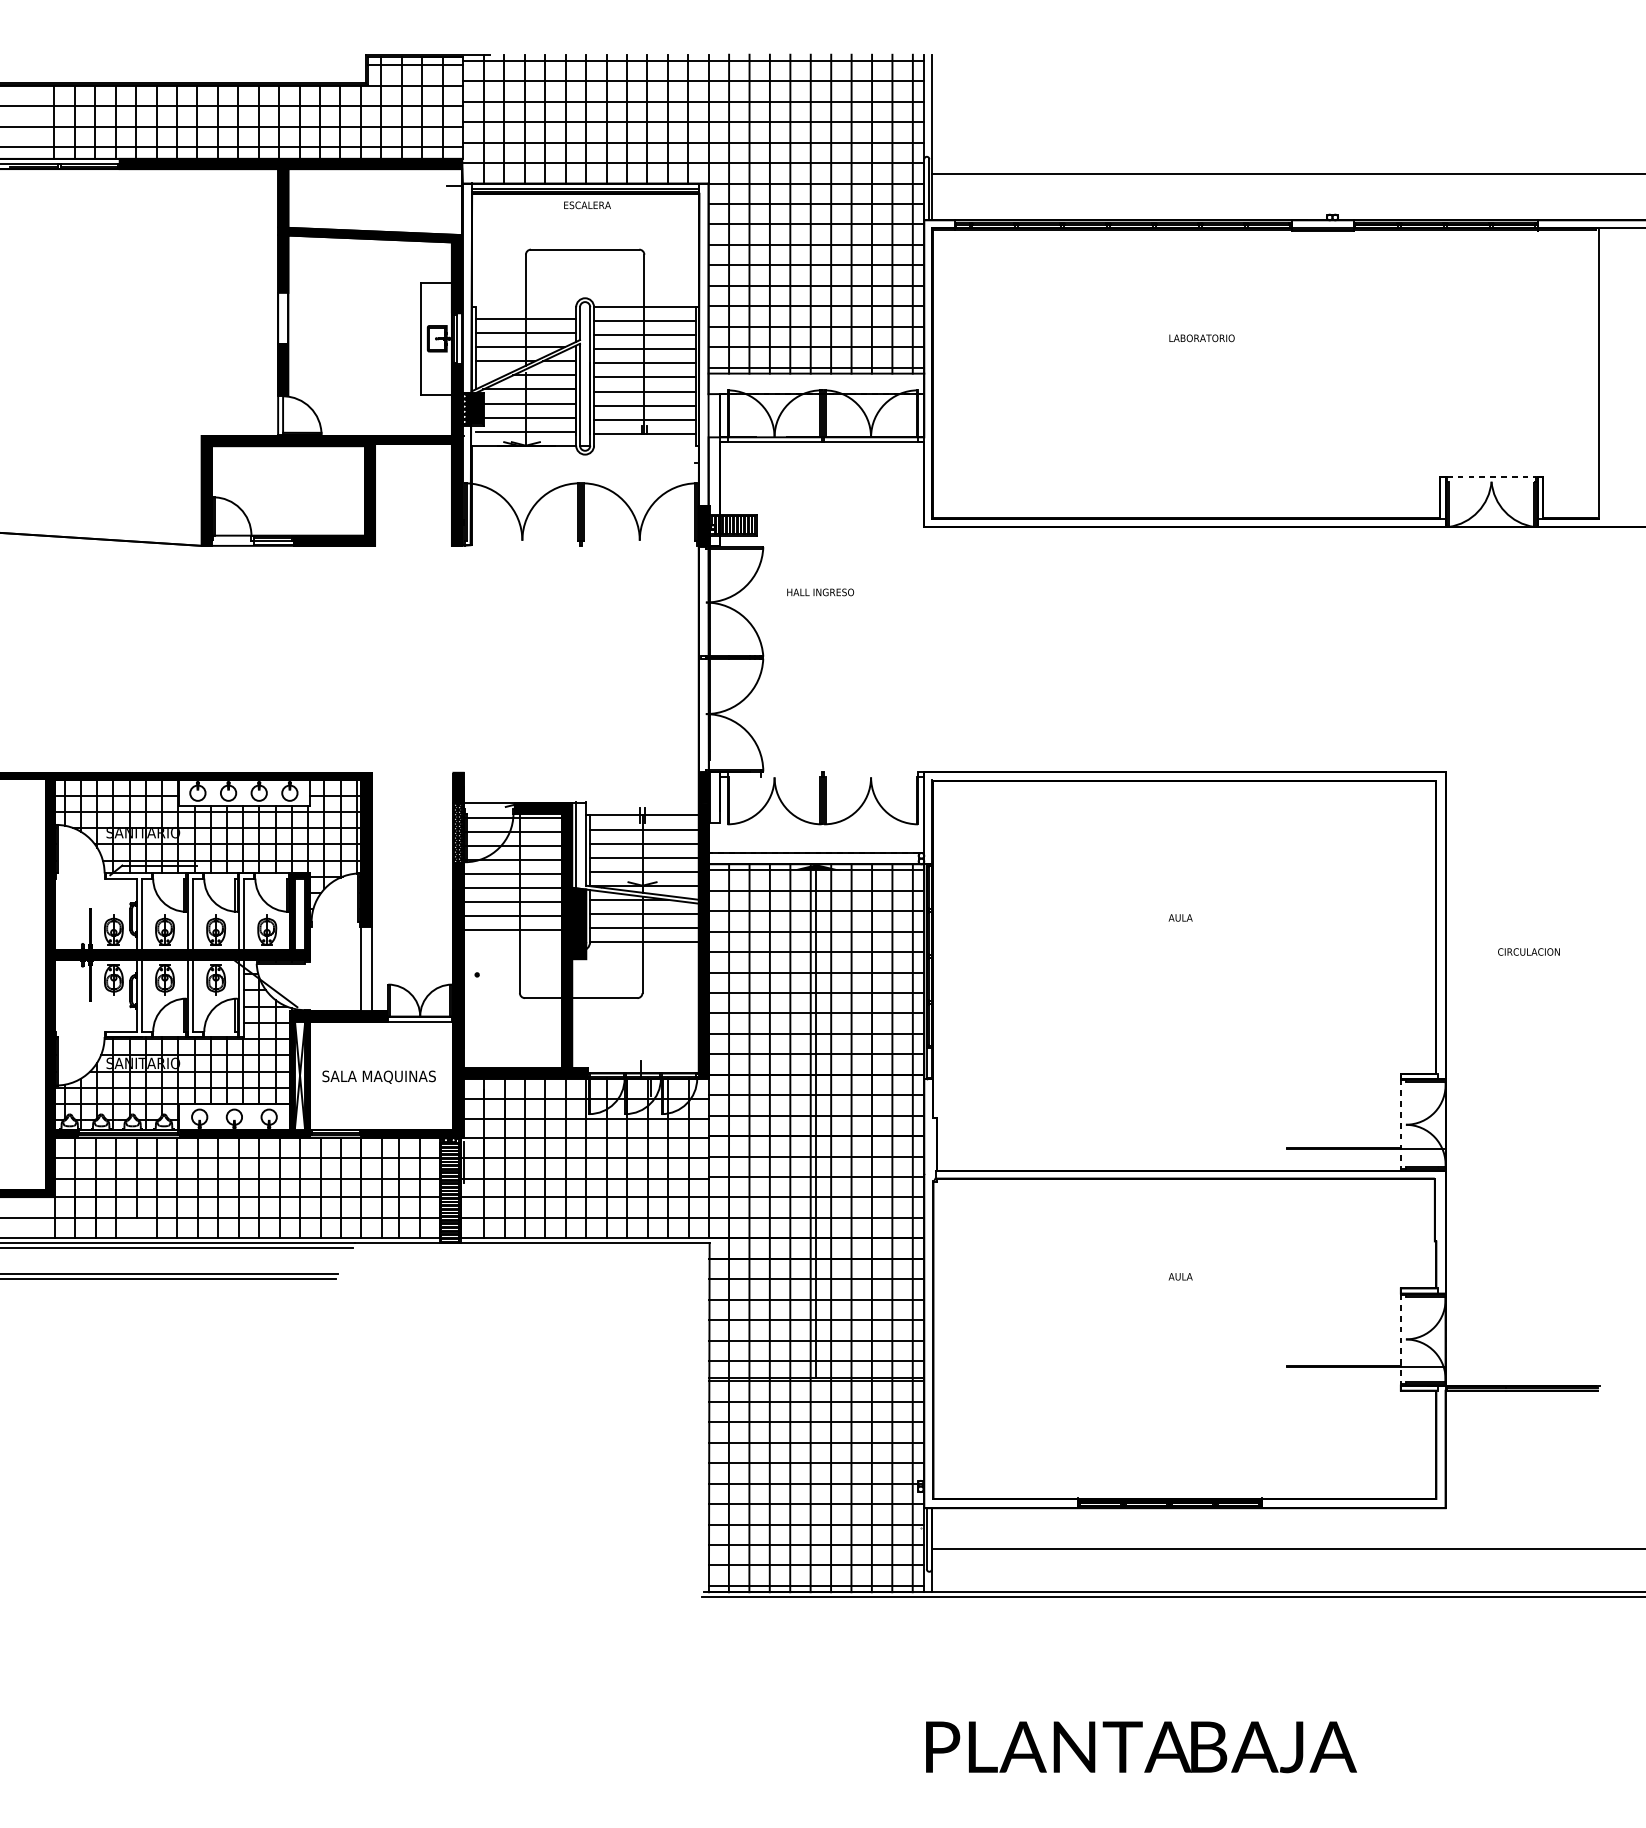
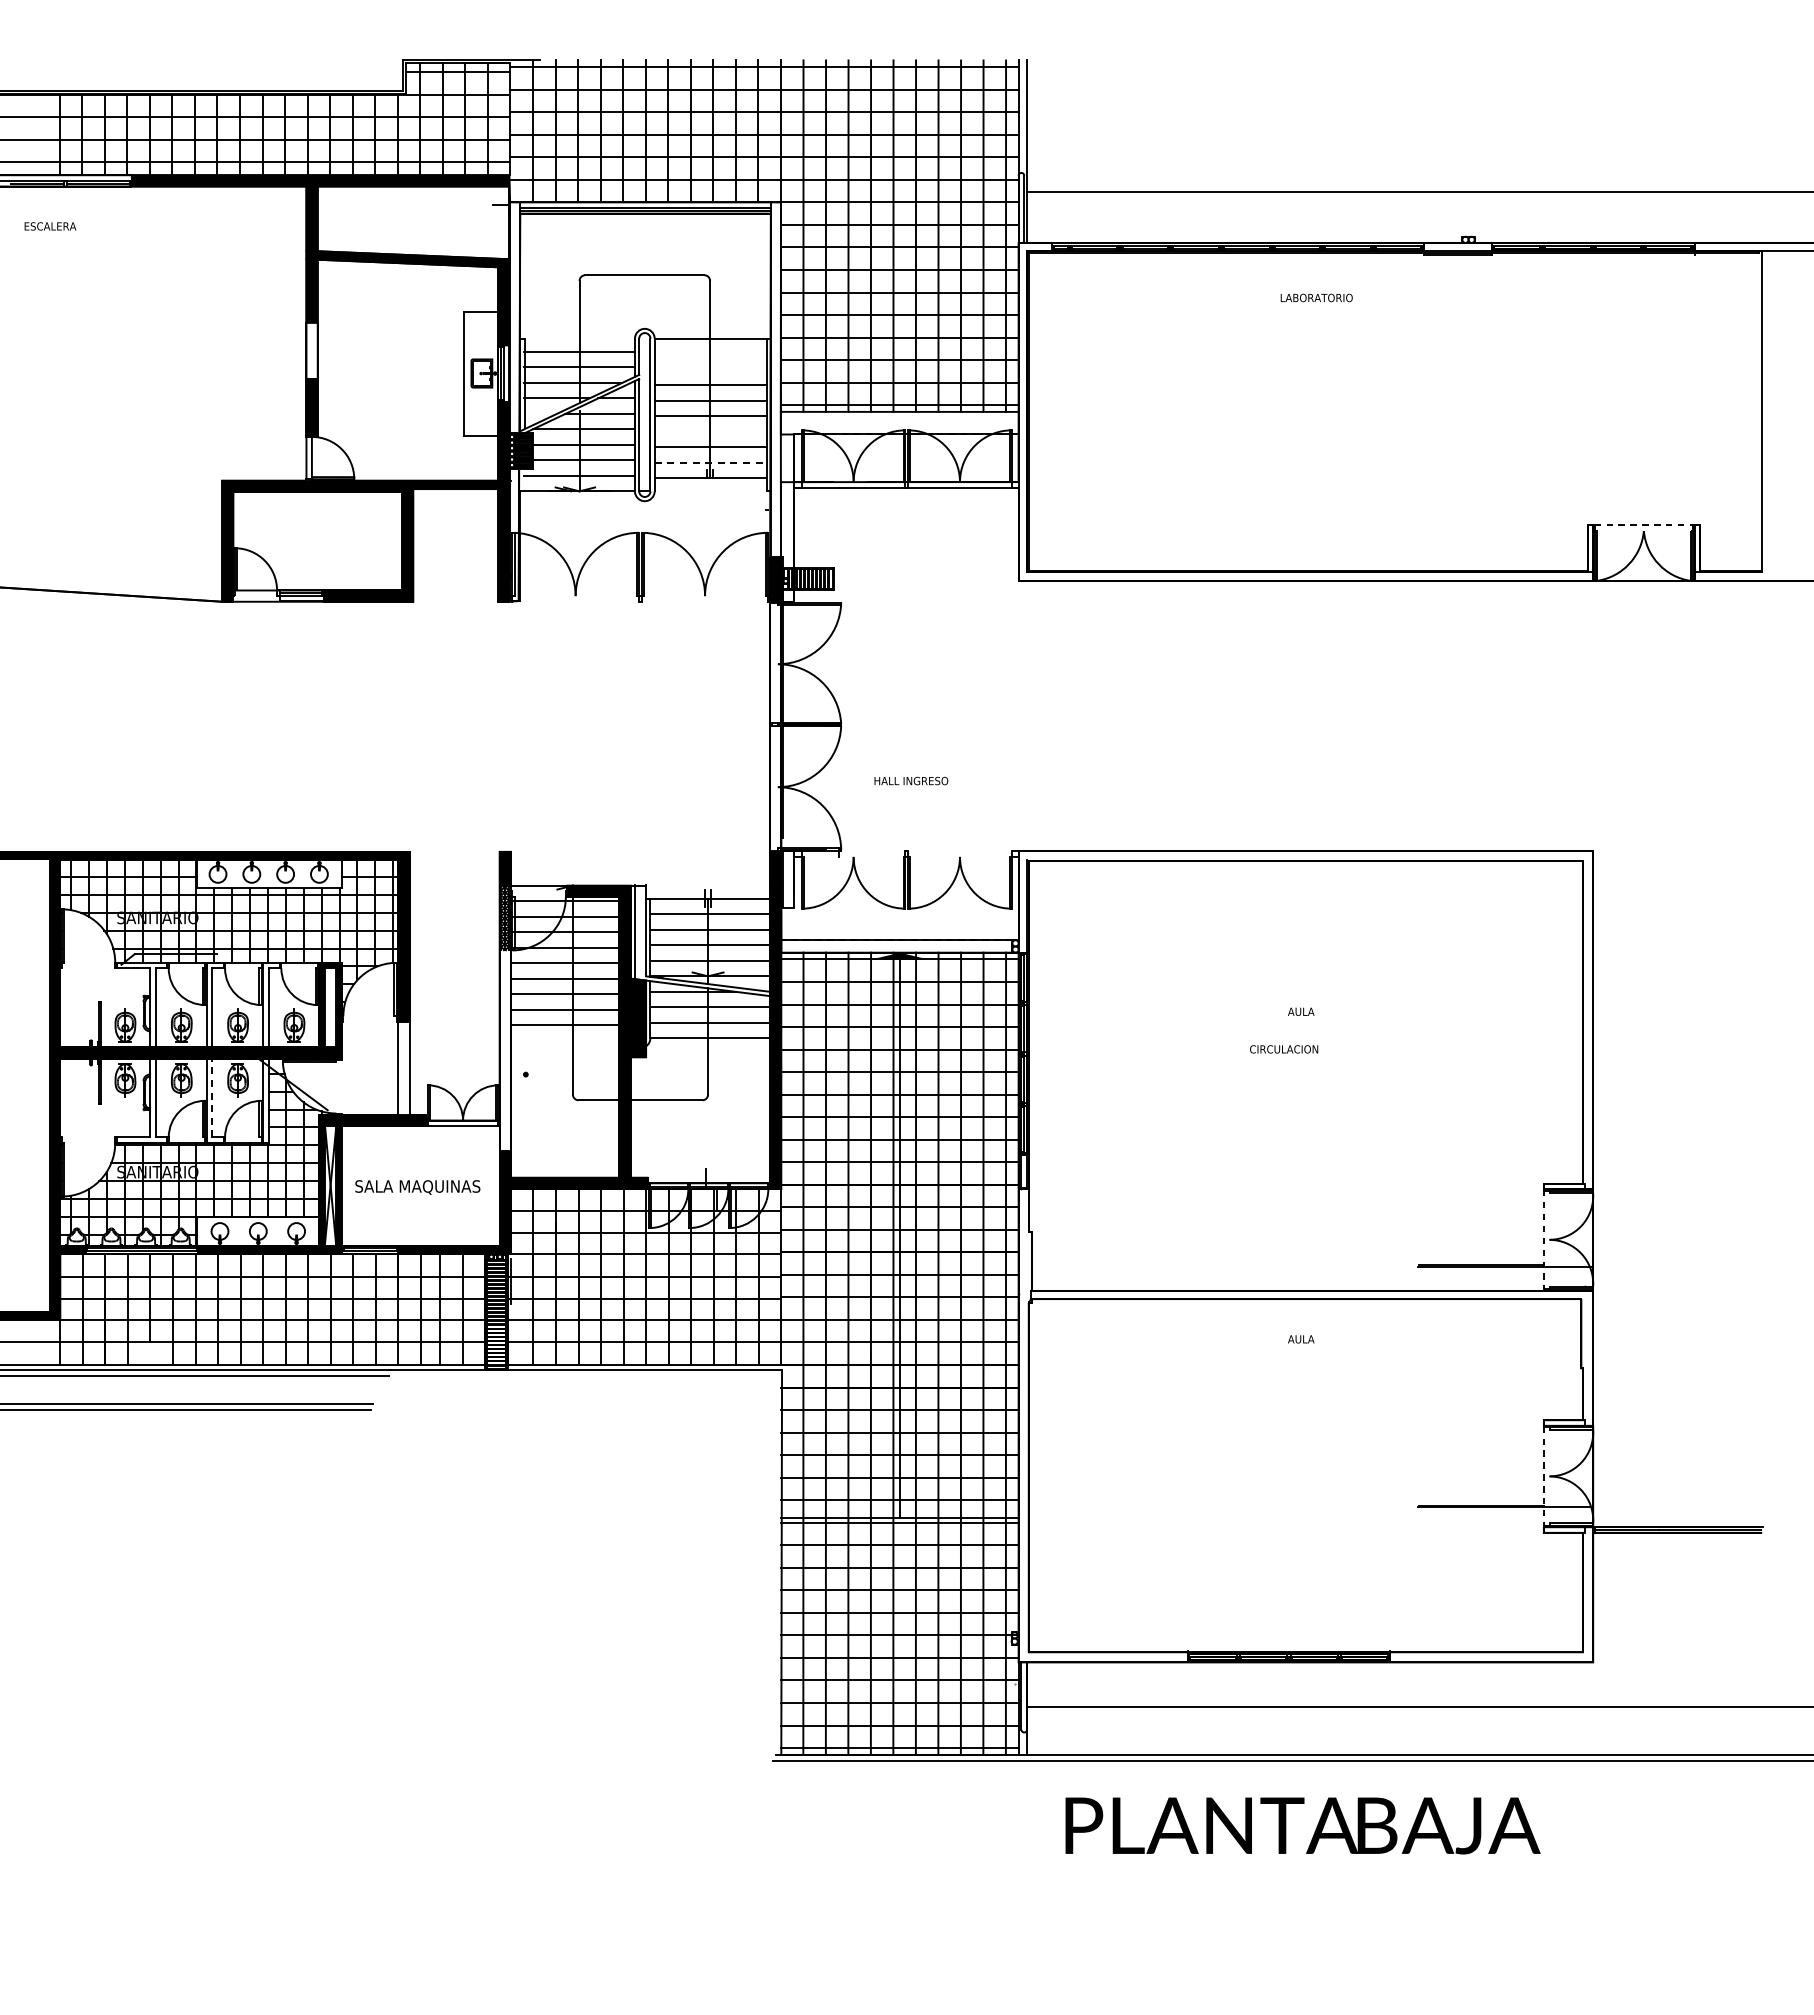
text: (587, 205) -> (50, 226), moved
line: (644, 321) -> (710, 354), removed
line: (644, 335) -> (710, 369), removed
text: (1201, 337) -> (1316, 297), moved
line: (644, 391) -> (710, 431), removed
line: (644, 419) -> (710, 462), solid -> dashed
text: (820, 591) -> (911, 780), moved
text: (1529, 952) -> (1284, 1049), moved
fill: (457, 953) -> (504, 1050), removed
line: (192, 995) -> (212, 1097), solid -> dashed
text: (1180, 1276) -> (1301, 1339), moved
text: (1141, 1746) -> (1302, 1825), moved

